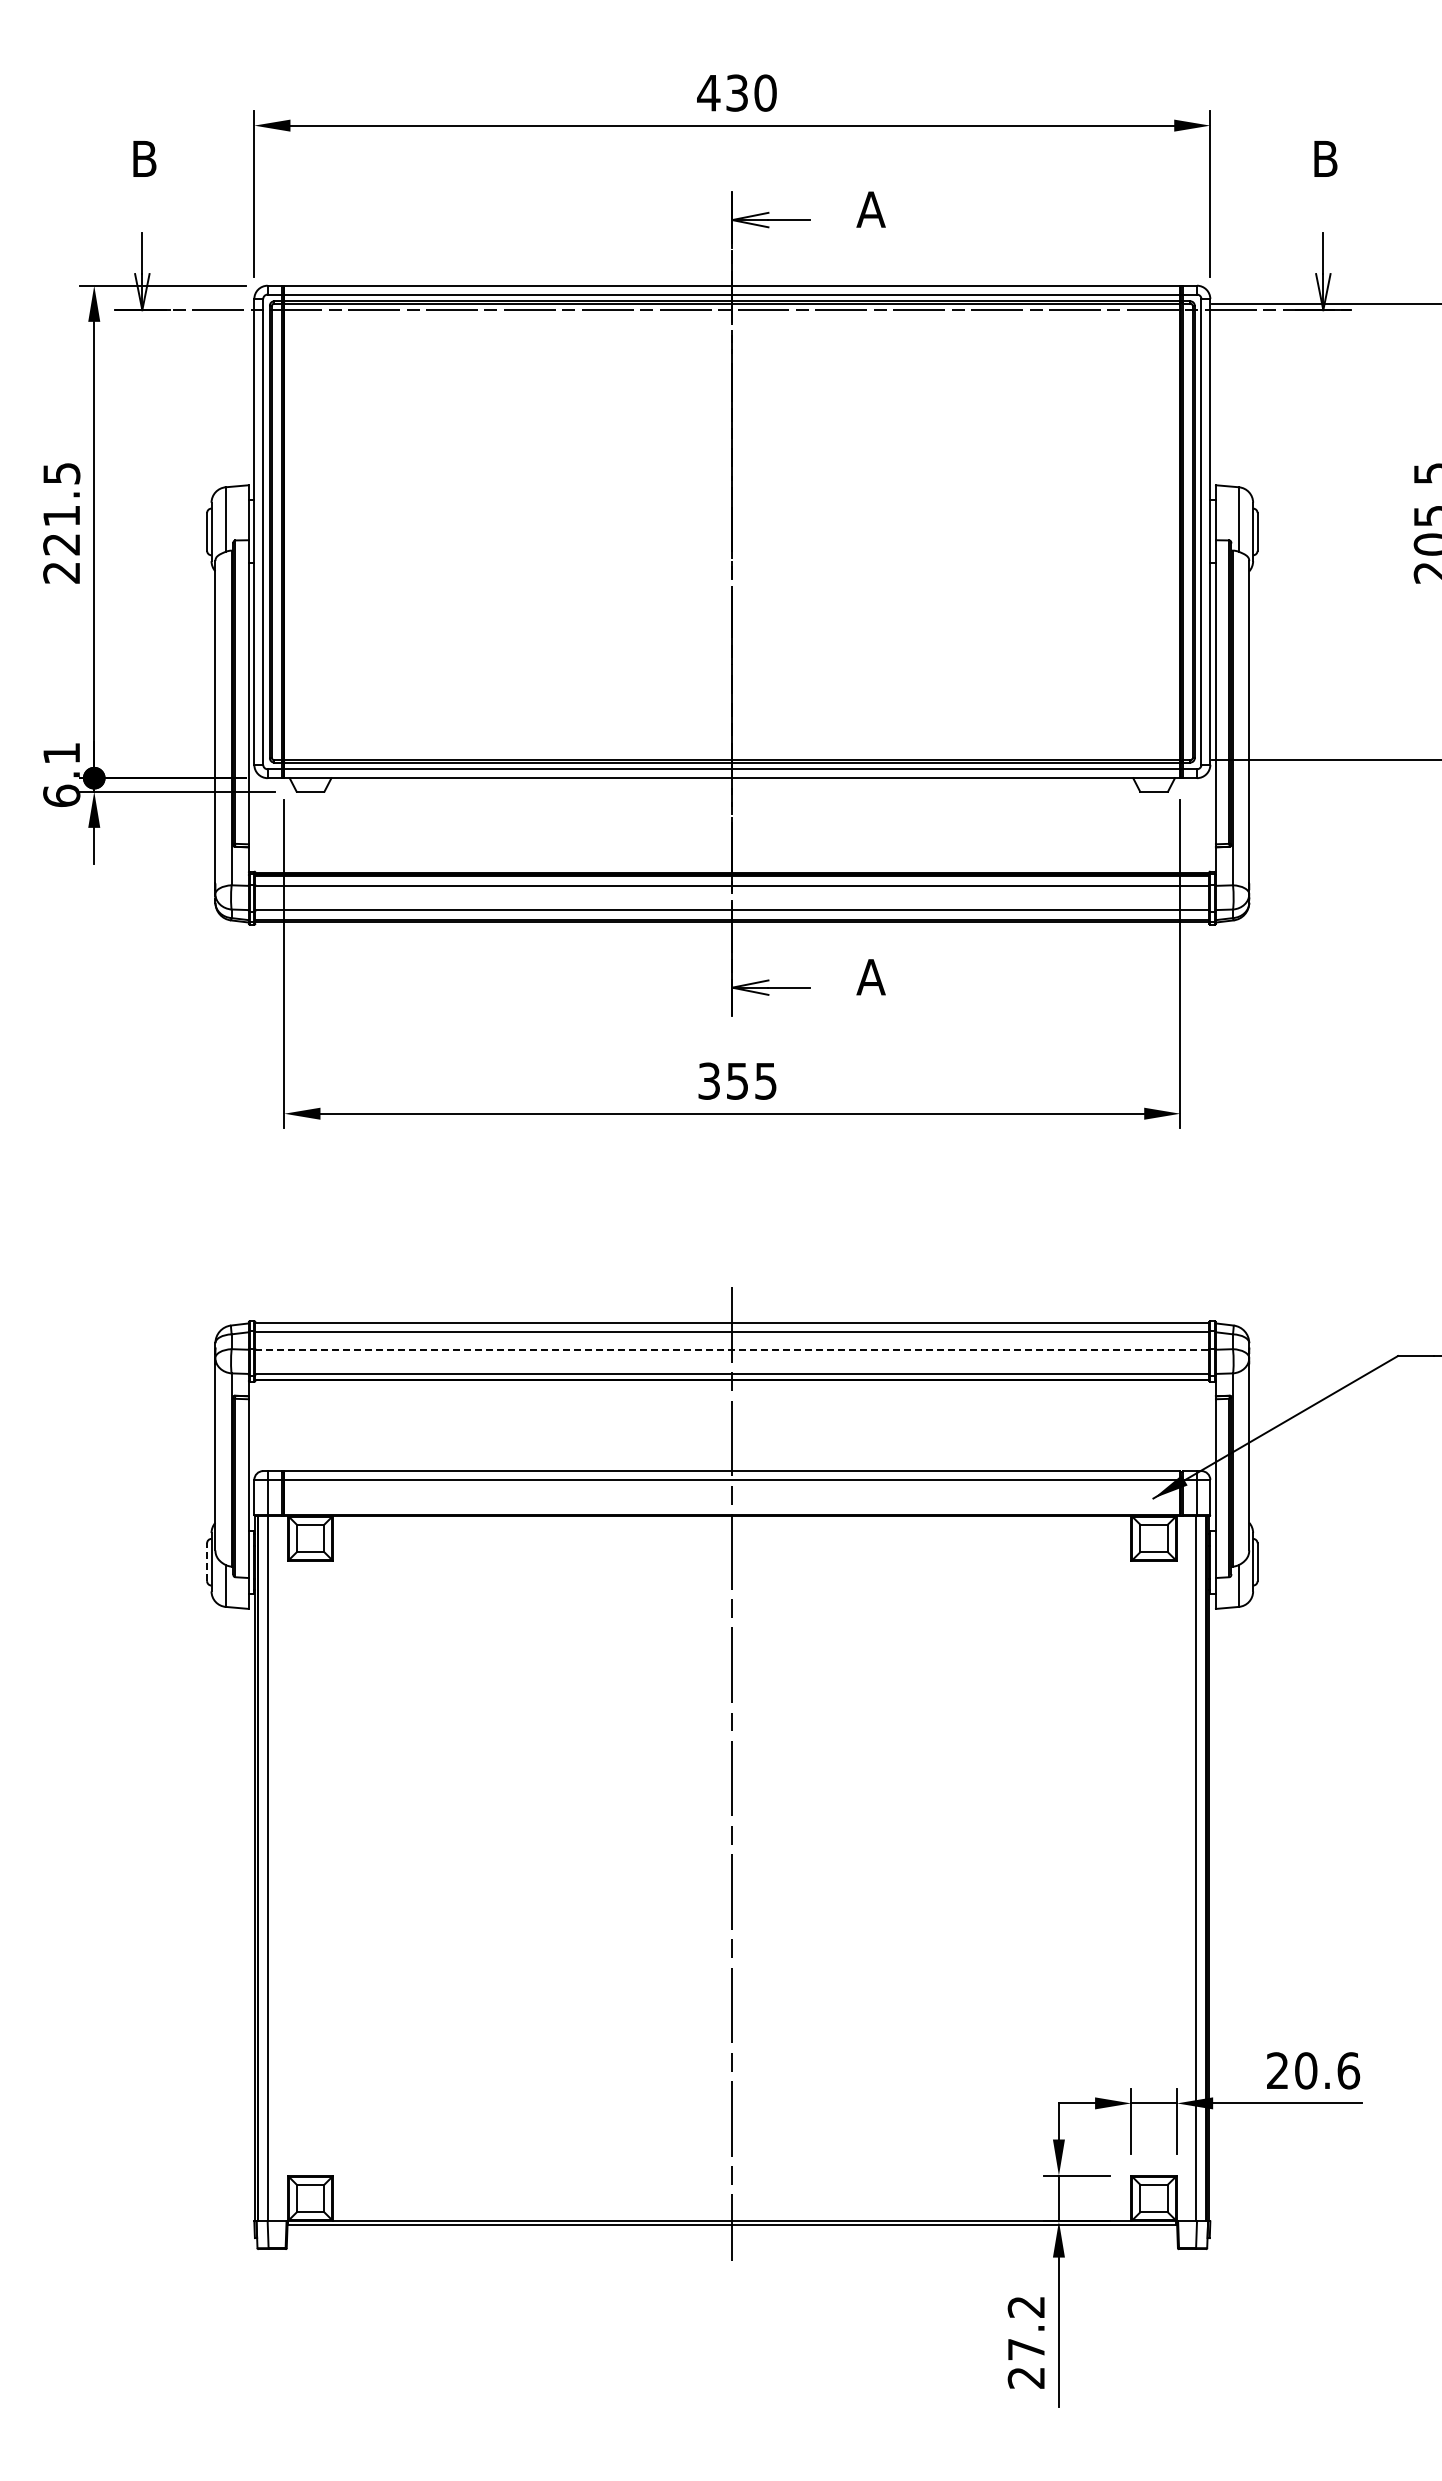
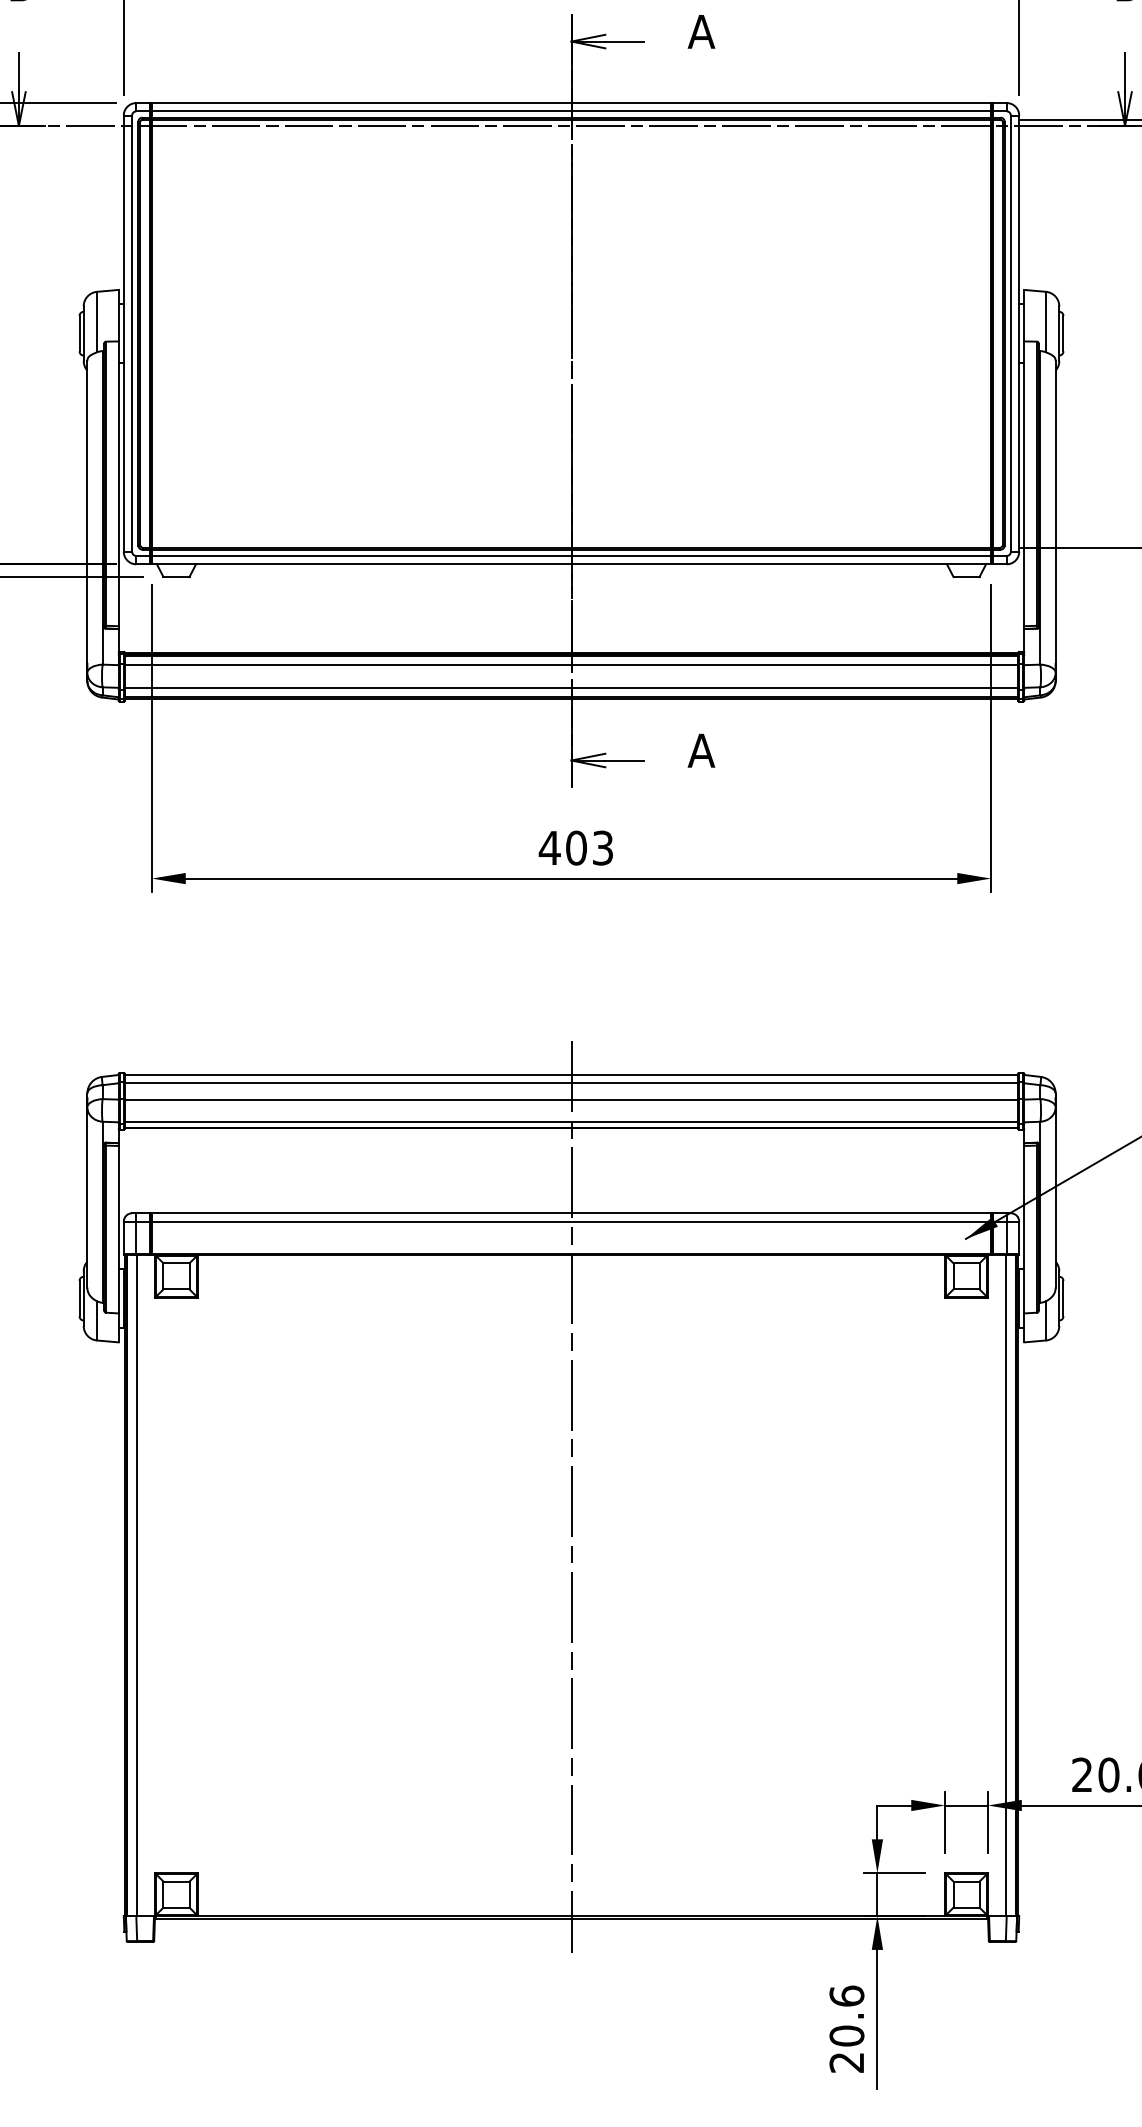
text: (736, 1080) -> (575, 847), 355 -> 403
line: (732, 1349) -> (571, 1099), dashed -> solid
line: (207, 1562) -> (79, 1298), dashed -> solid
text: (1026, 2327) -> (847, 2015), 27.2 -> 20.6

